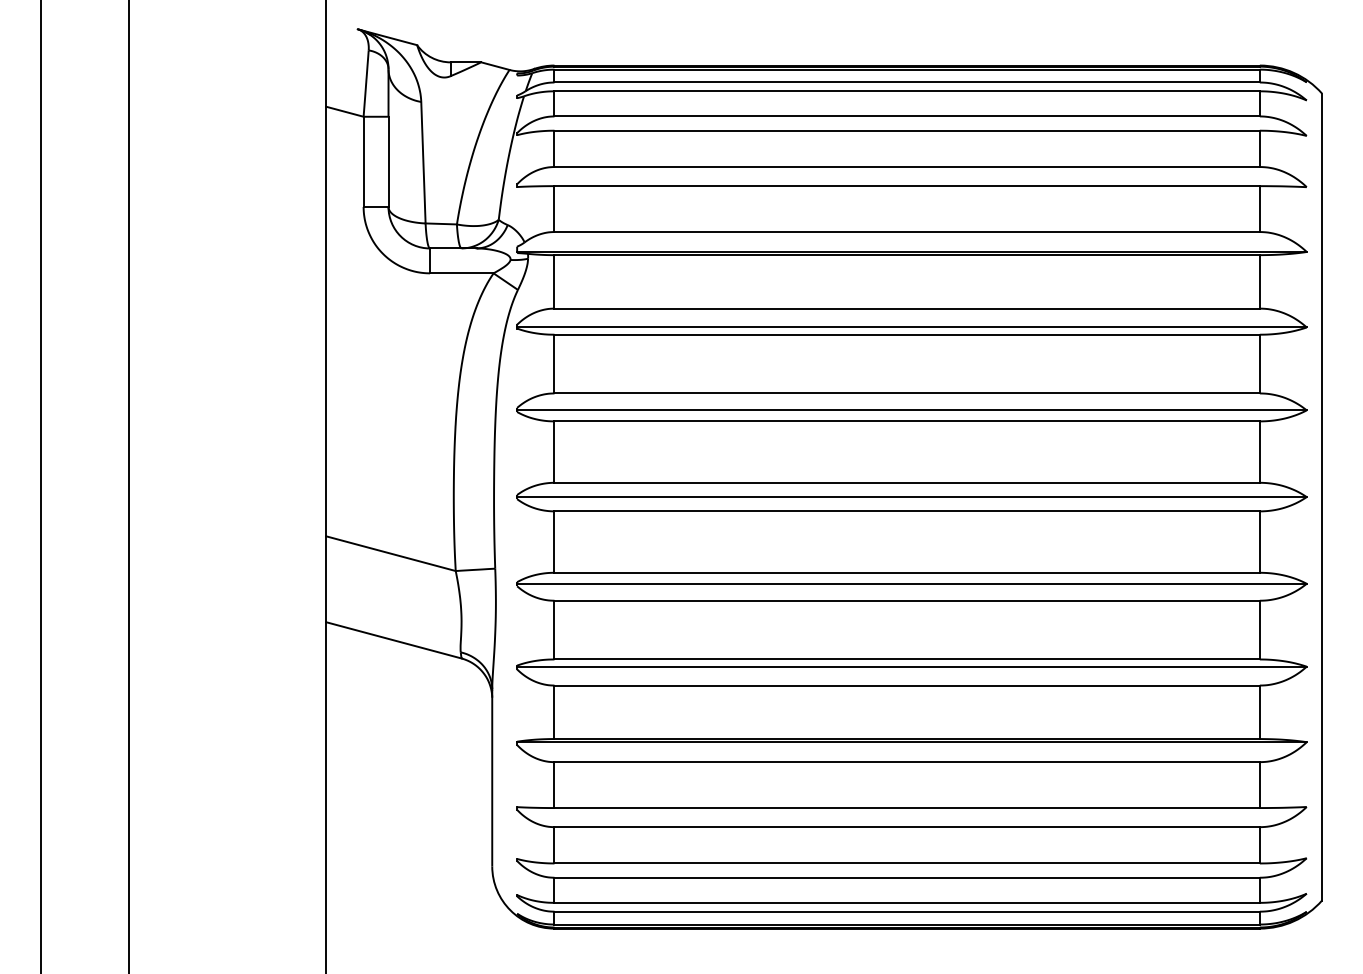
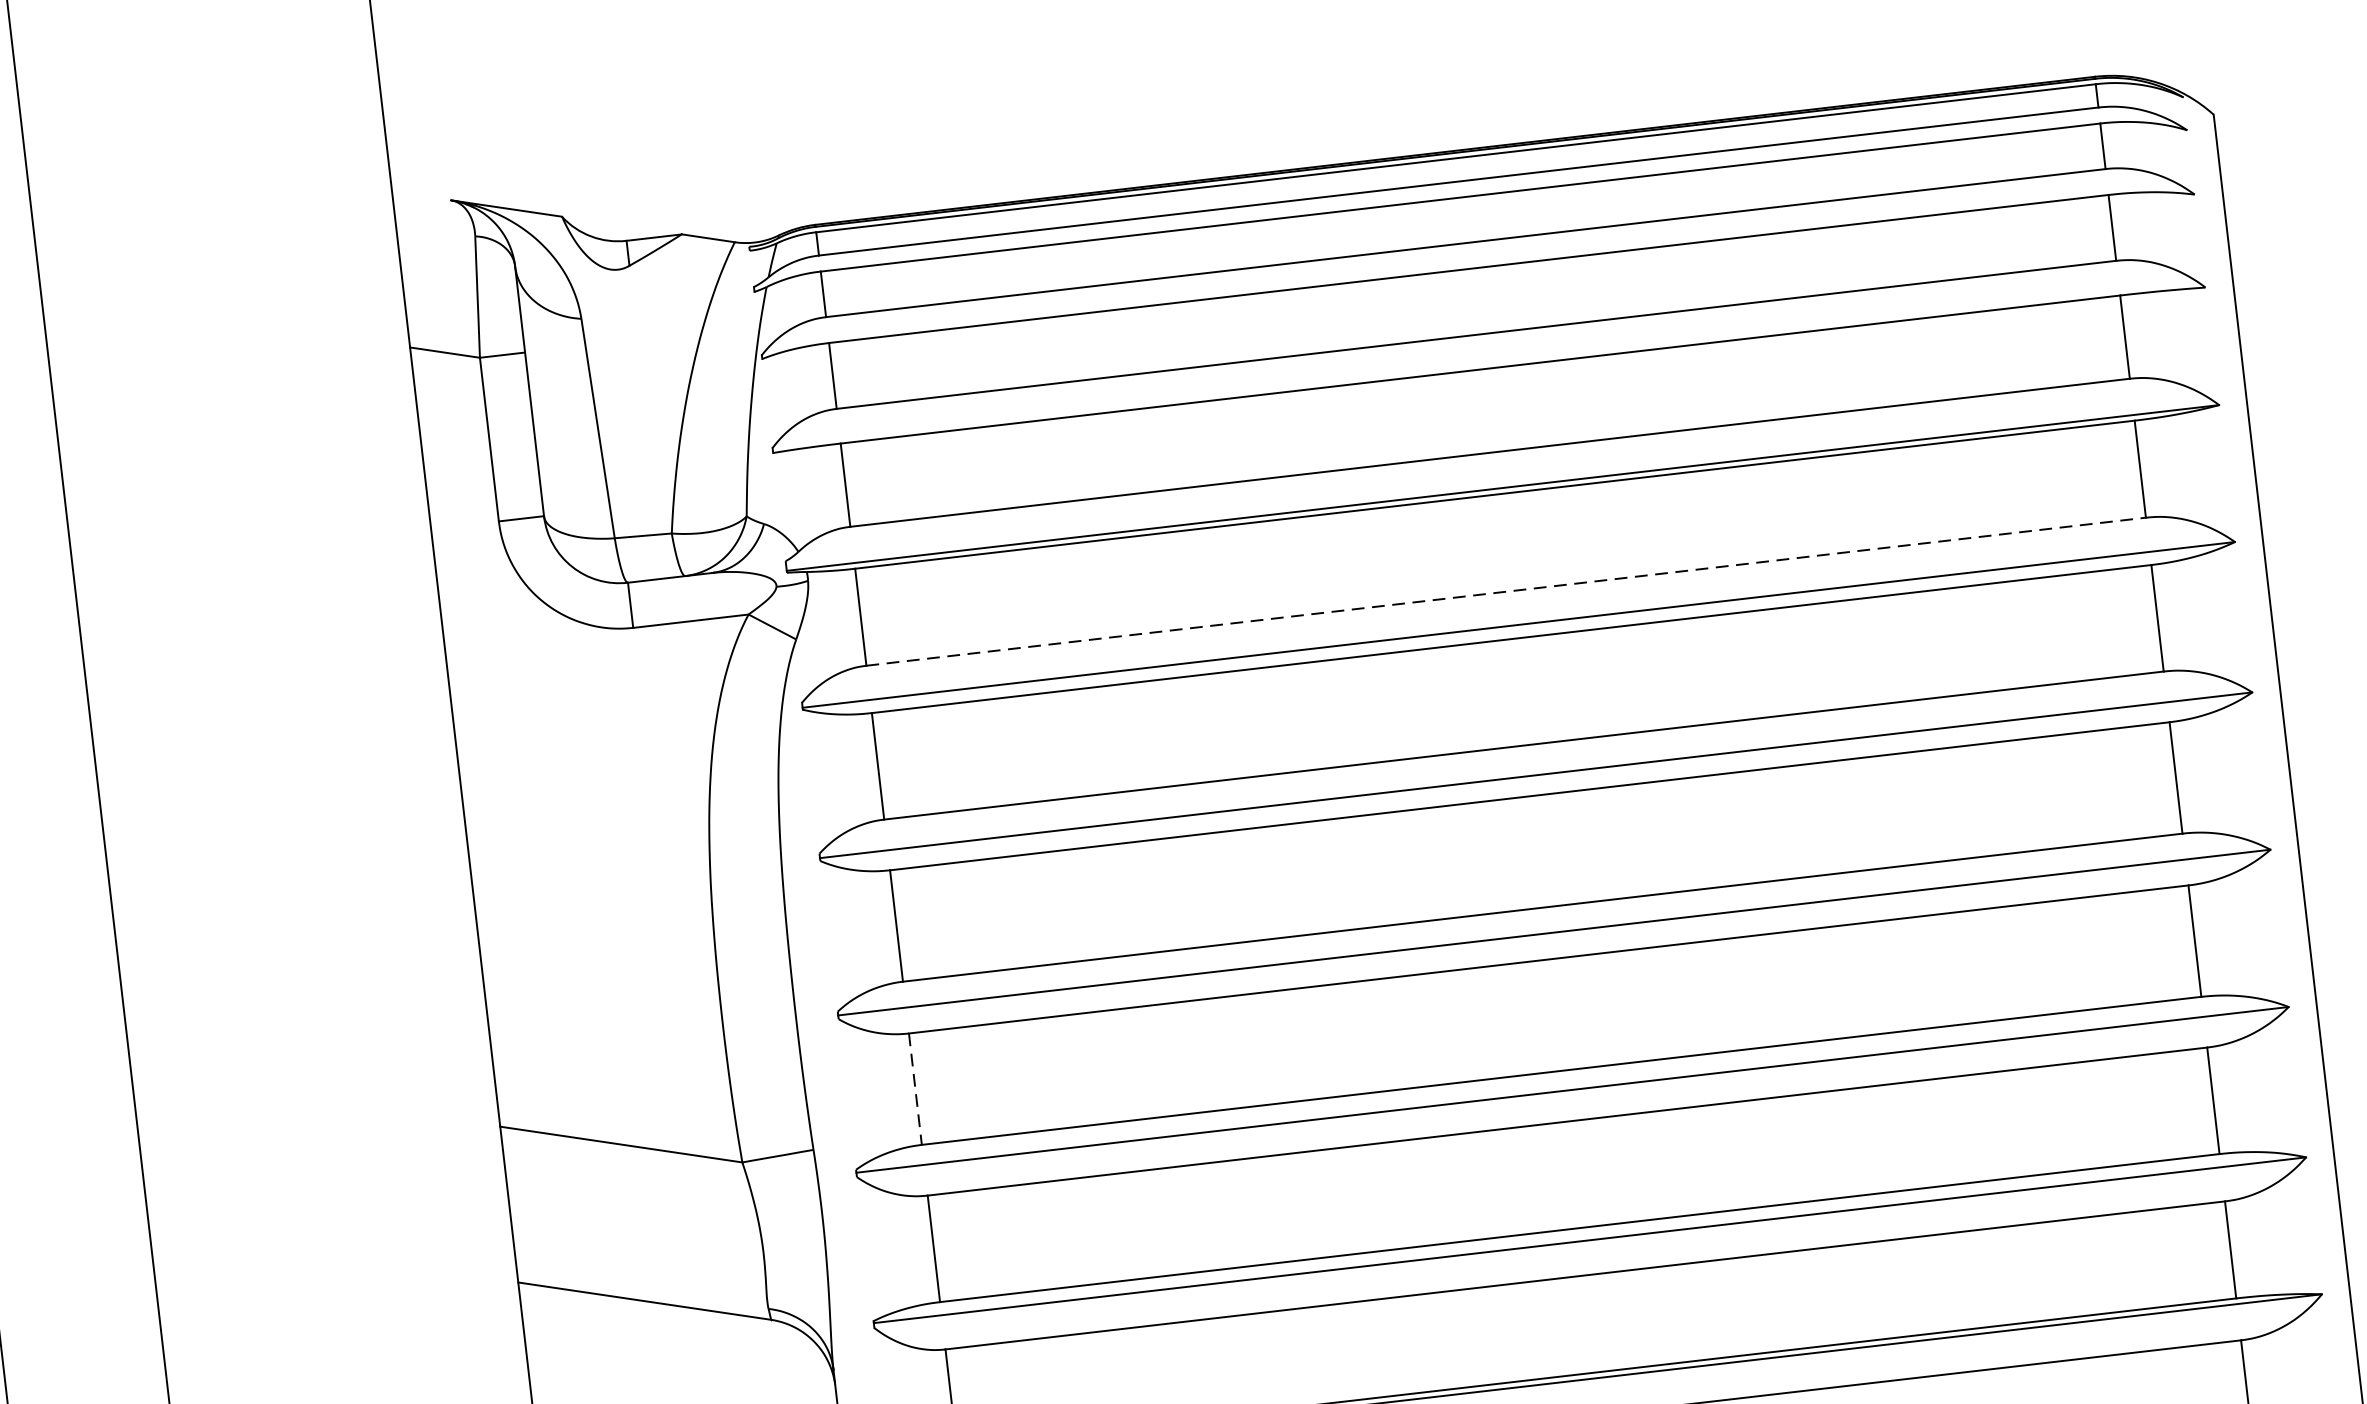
line: (907, 308) -> (1506, 591), solid -> dashed
line: (554, 542) -> (915, 1089), solid -> dashed

